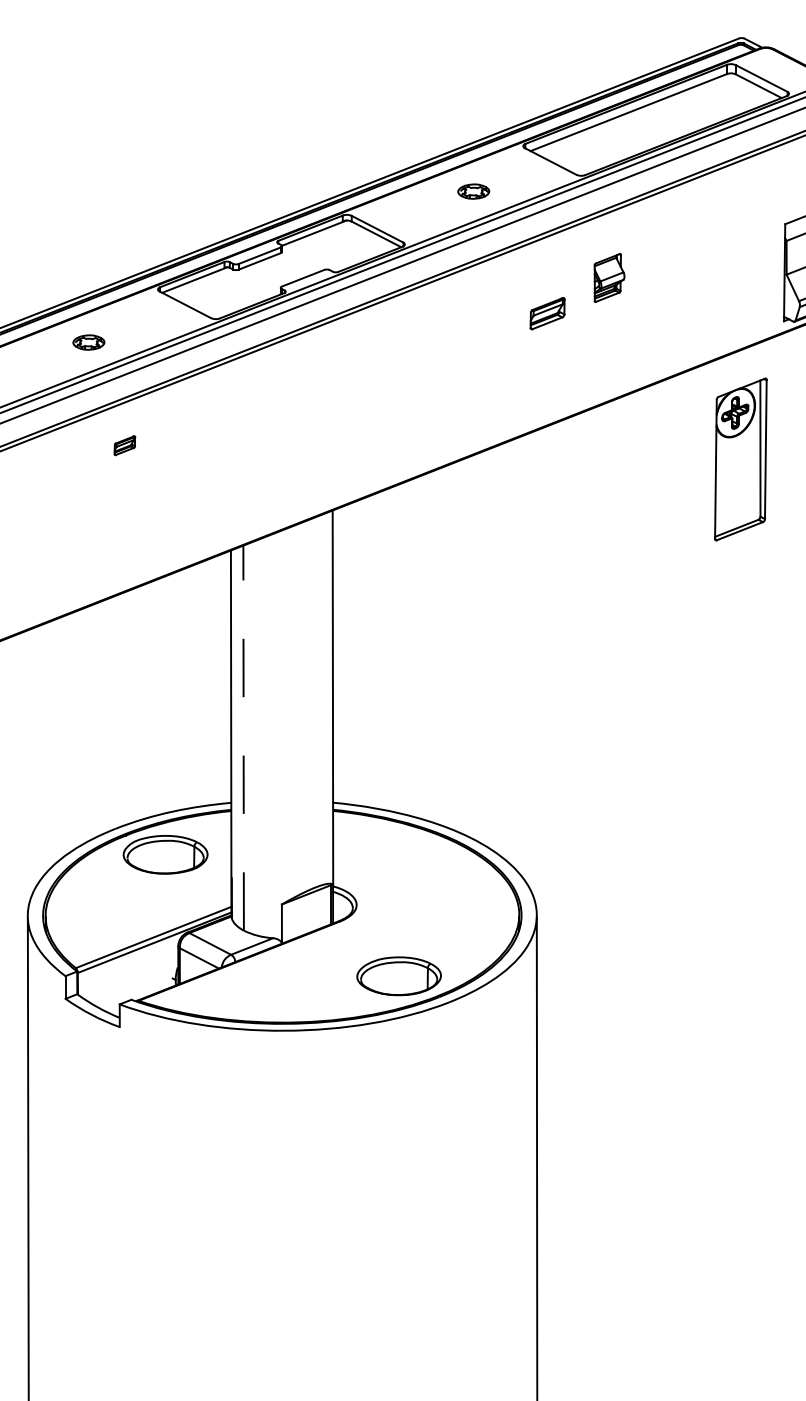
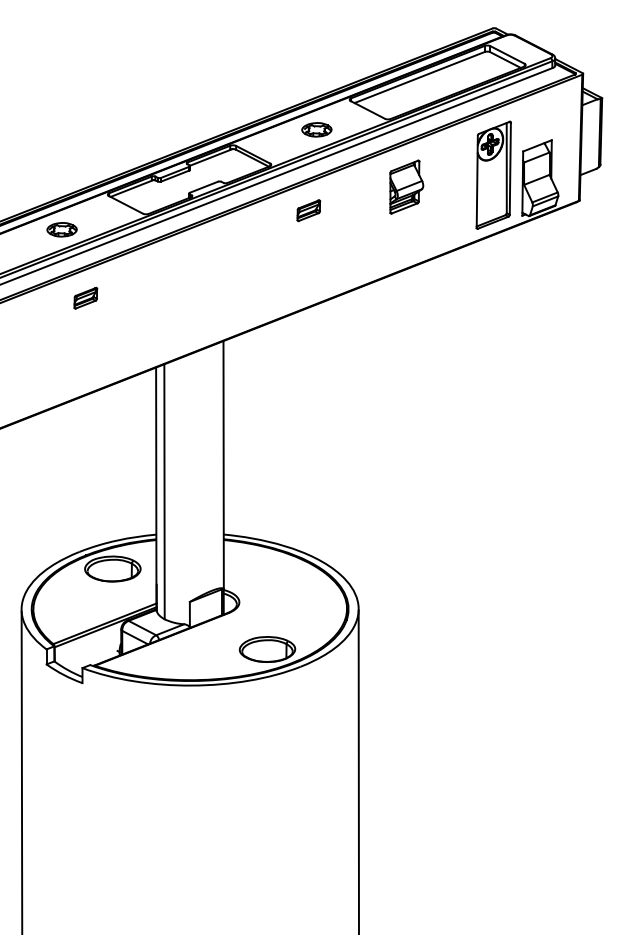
part: (473, 191) -> (316, 129), size x1.43
part: (609, 277) -> (406, 186), size x1.67
part: (547, 313) -> (308, 210), moved
part: (88, 342) -> (61, 229), size x1.43
part: (124, 444) -> (85, 297), size x1.67
part: (740, 458) -> (493, 174), moved
line: (243, 737) -> (164, 491), dashed -> solid

